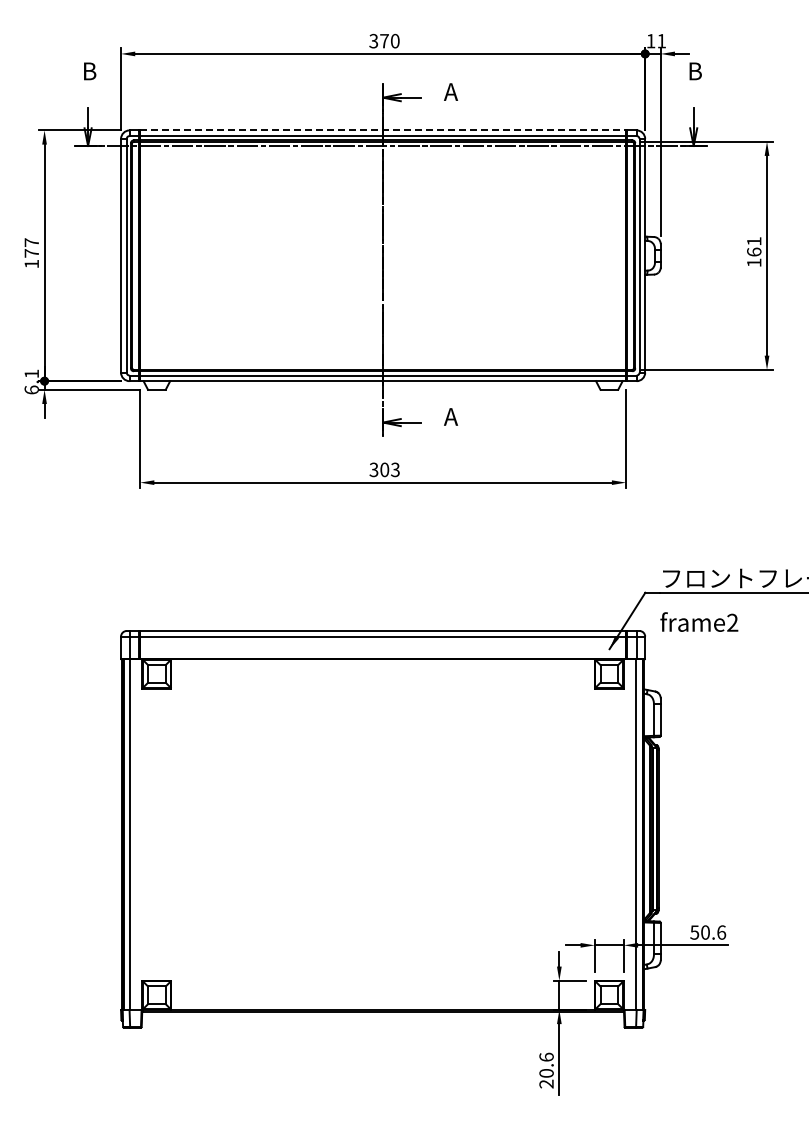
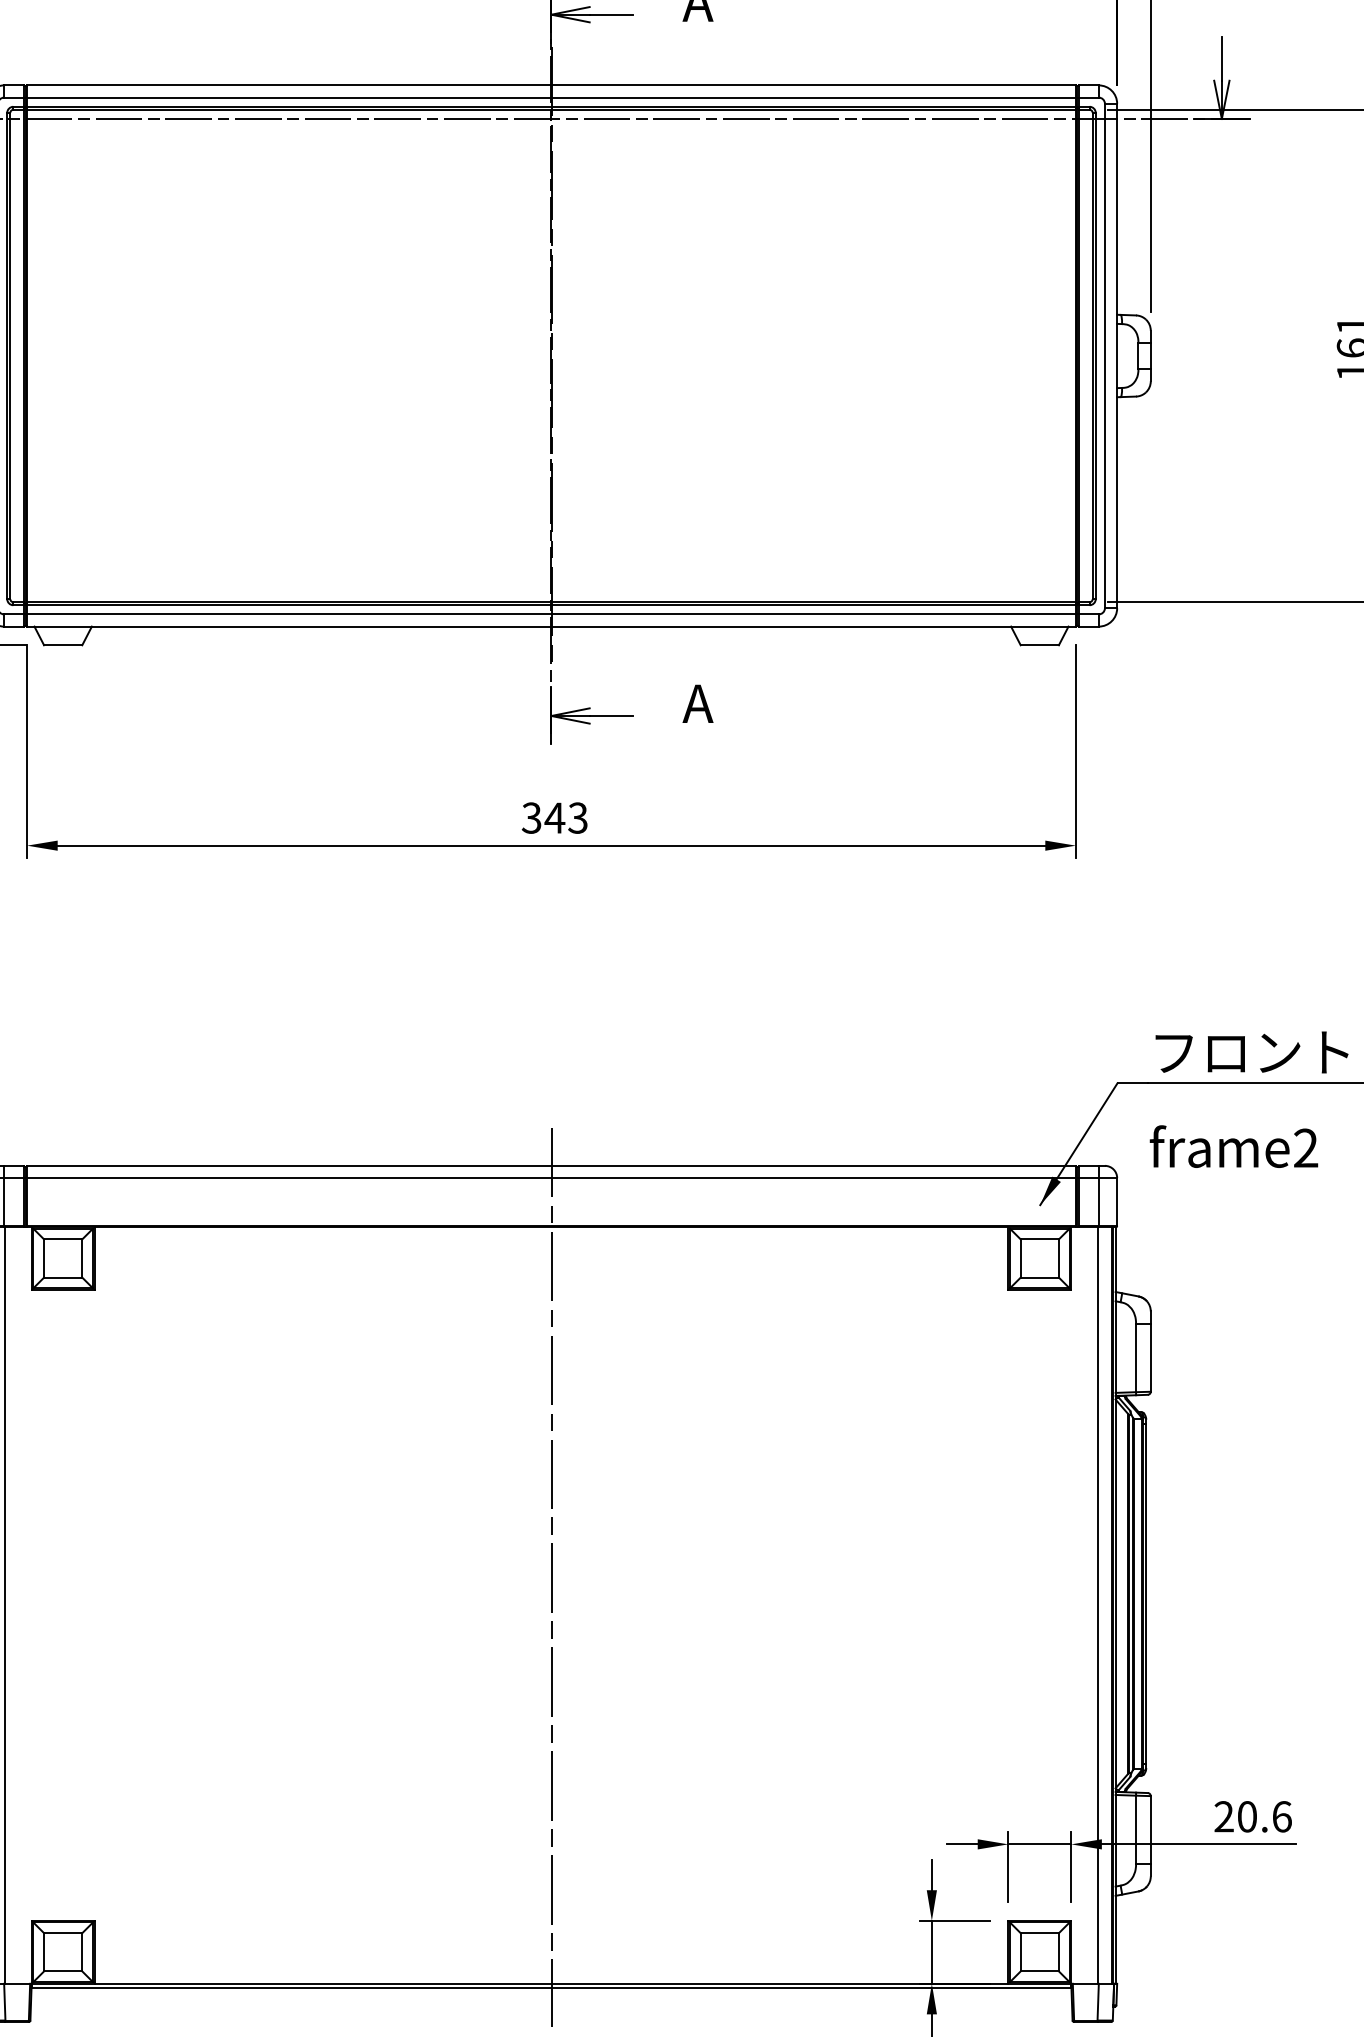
line: (383, 130) -> (552, 85), dashed -> solid
text: (384, 469) -> (554, 817), 303 -> 343
line: (383, 821) -> (552, 1577), added
text: (694, 932) -> (1223, 1816), 50.6 -> 20.6

